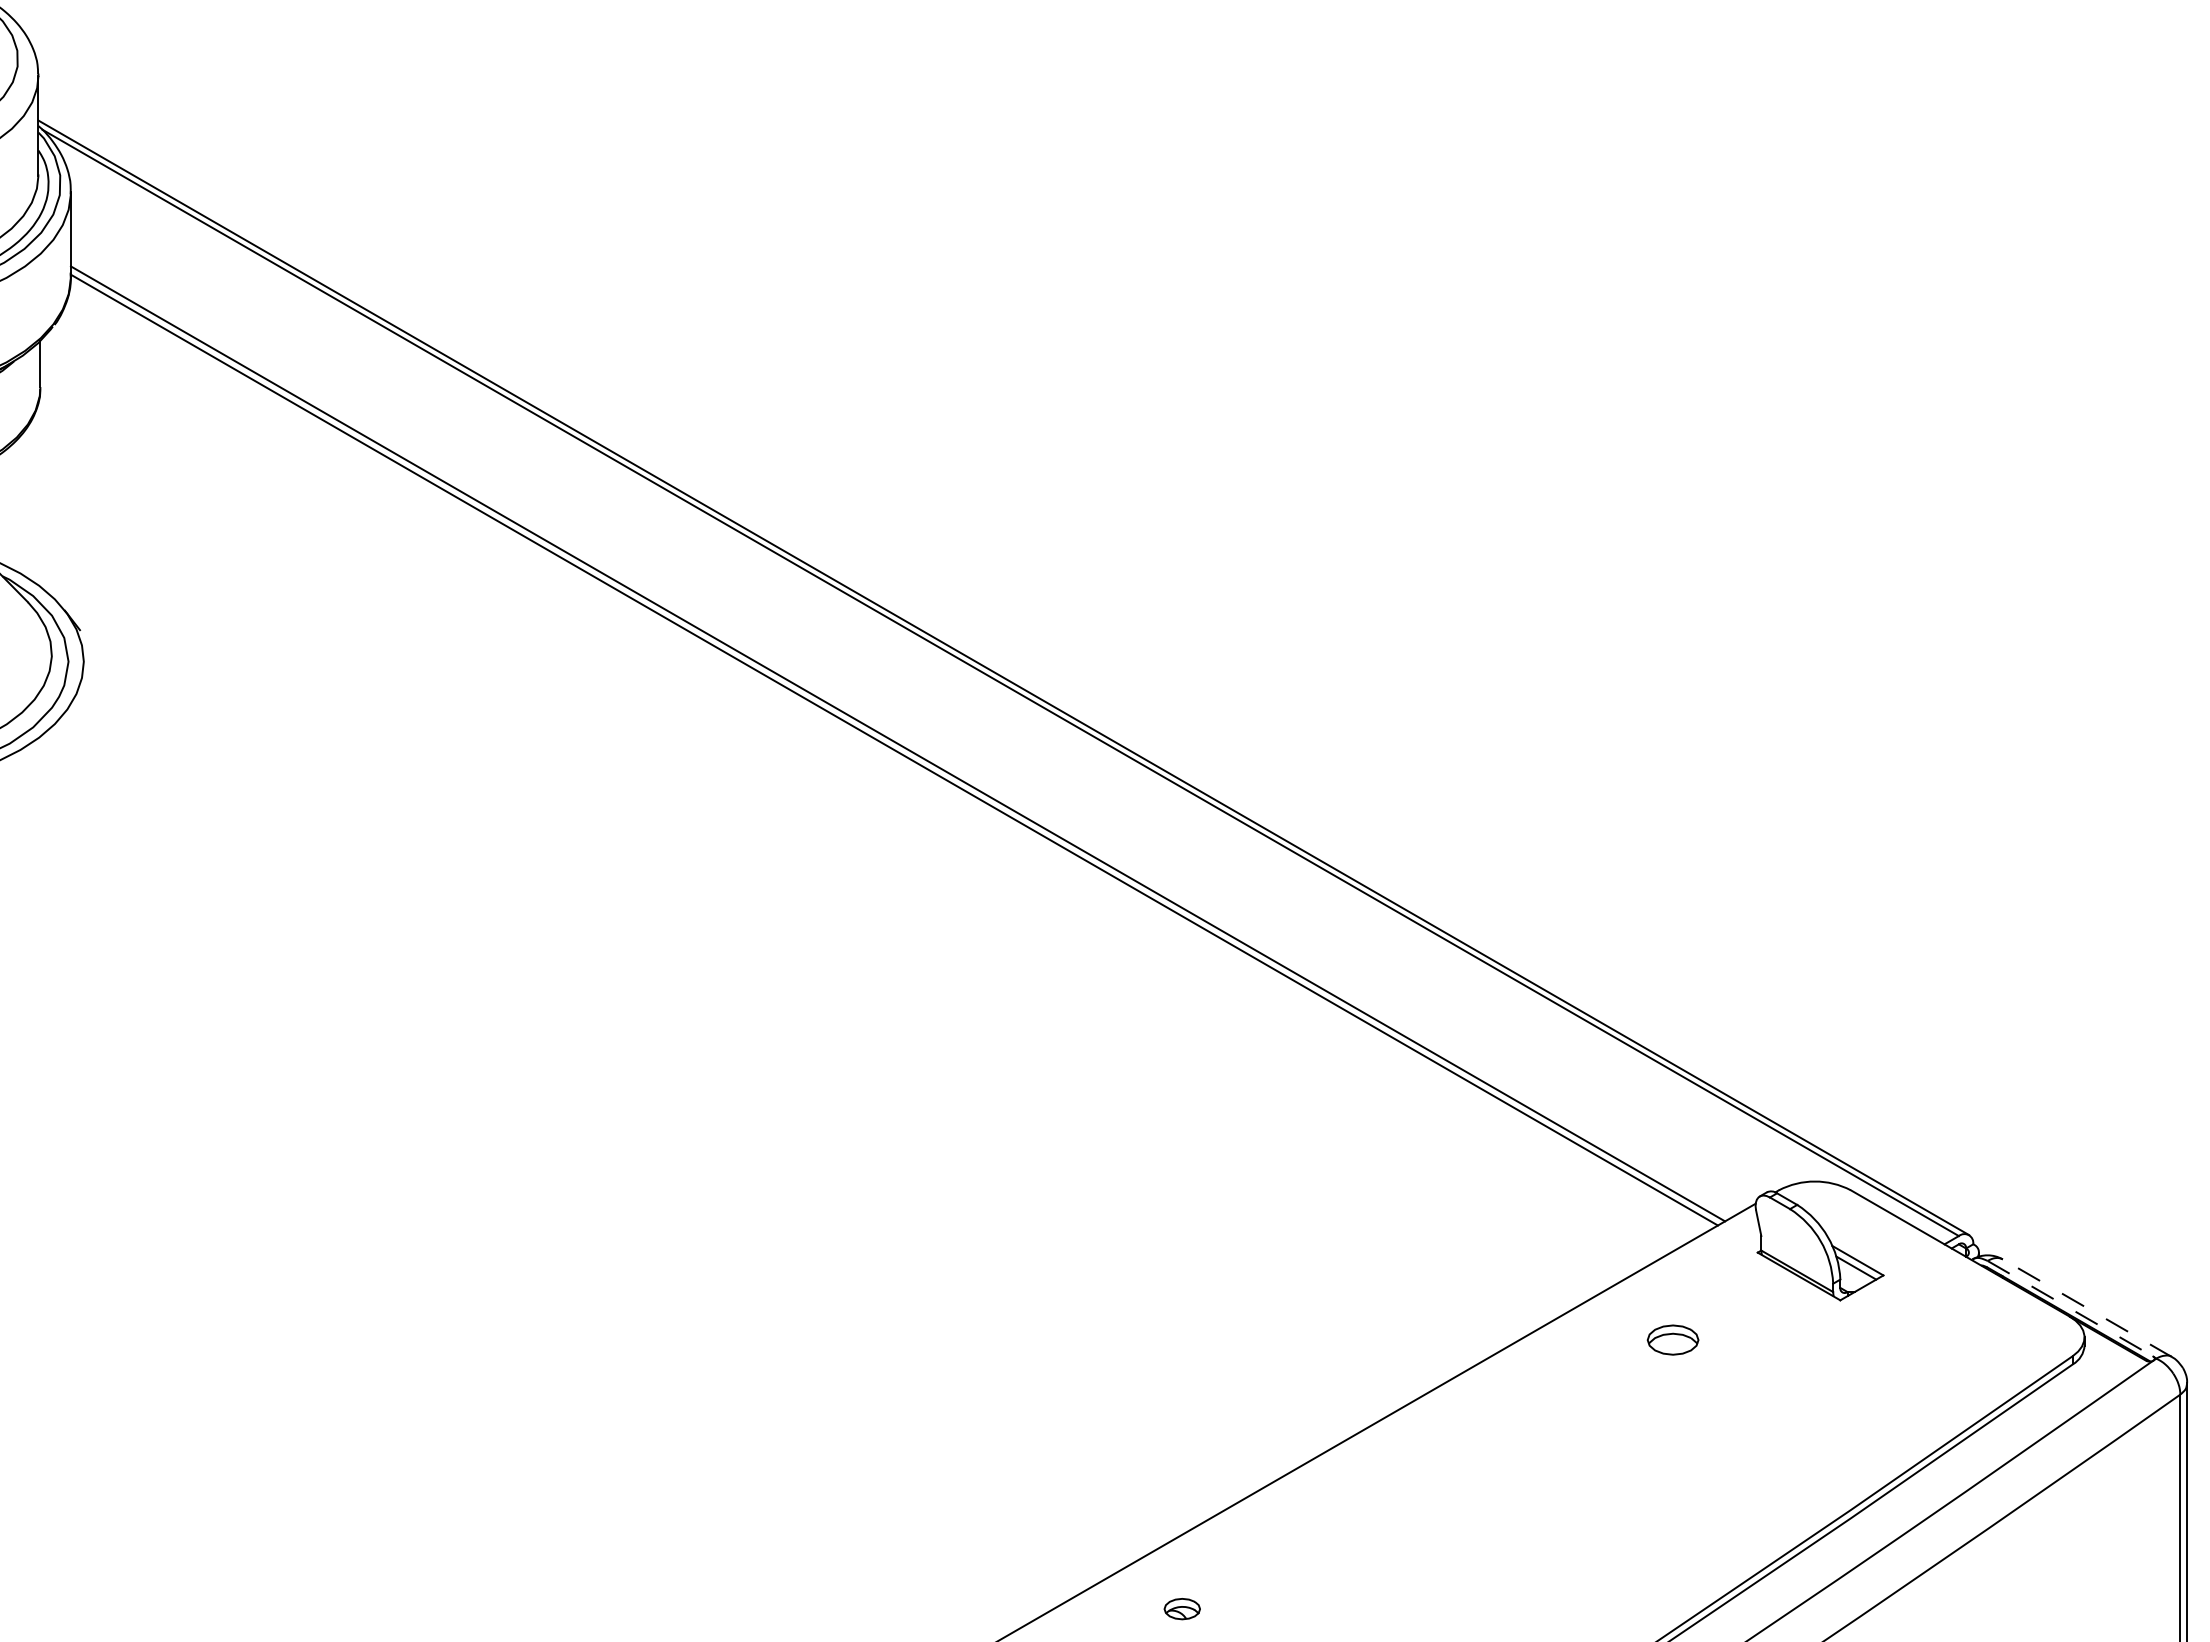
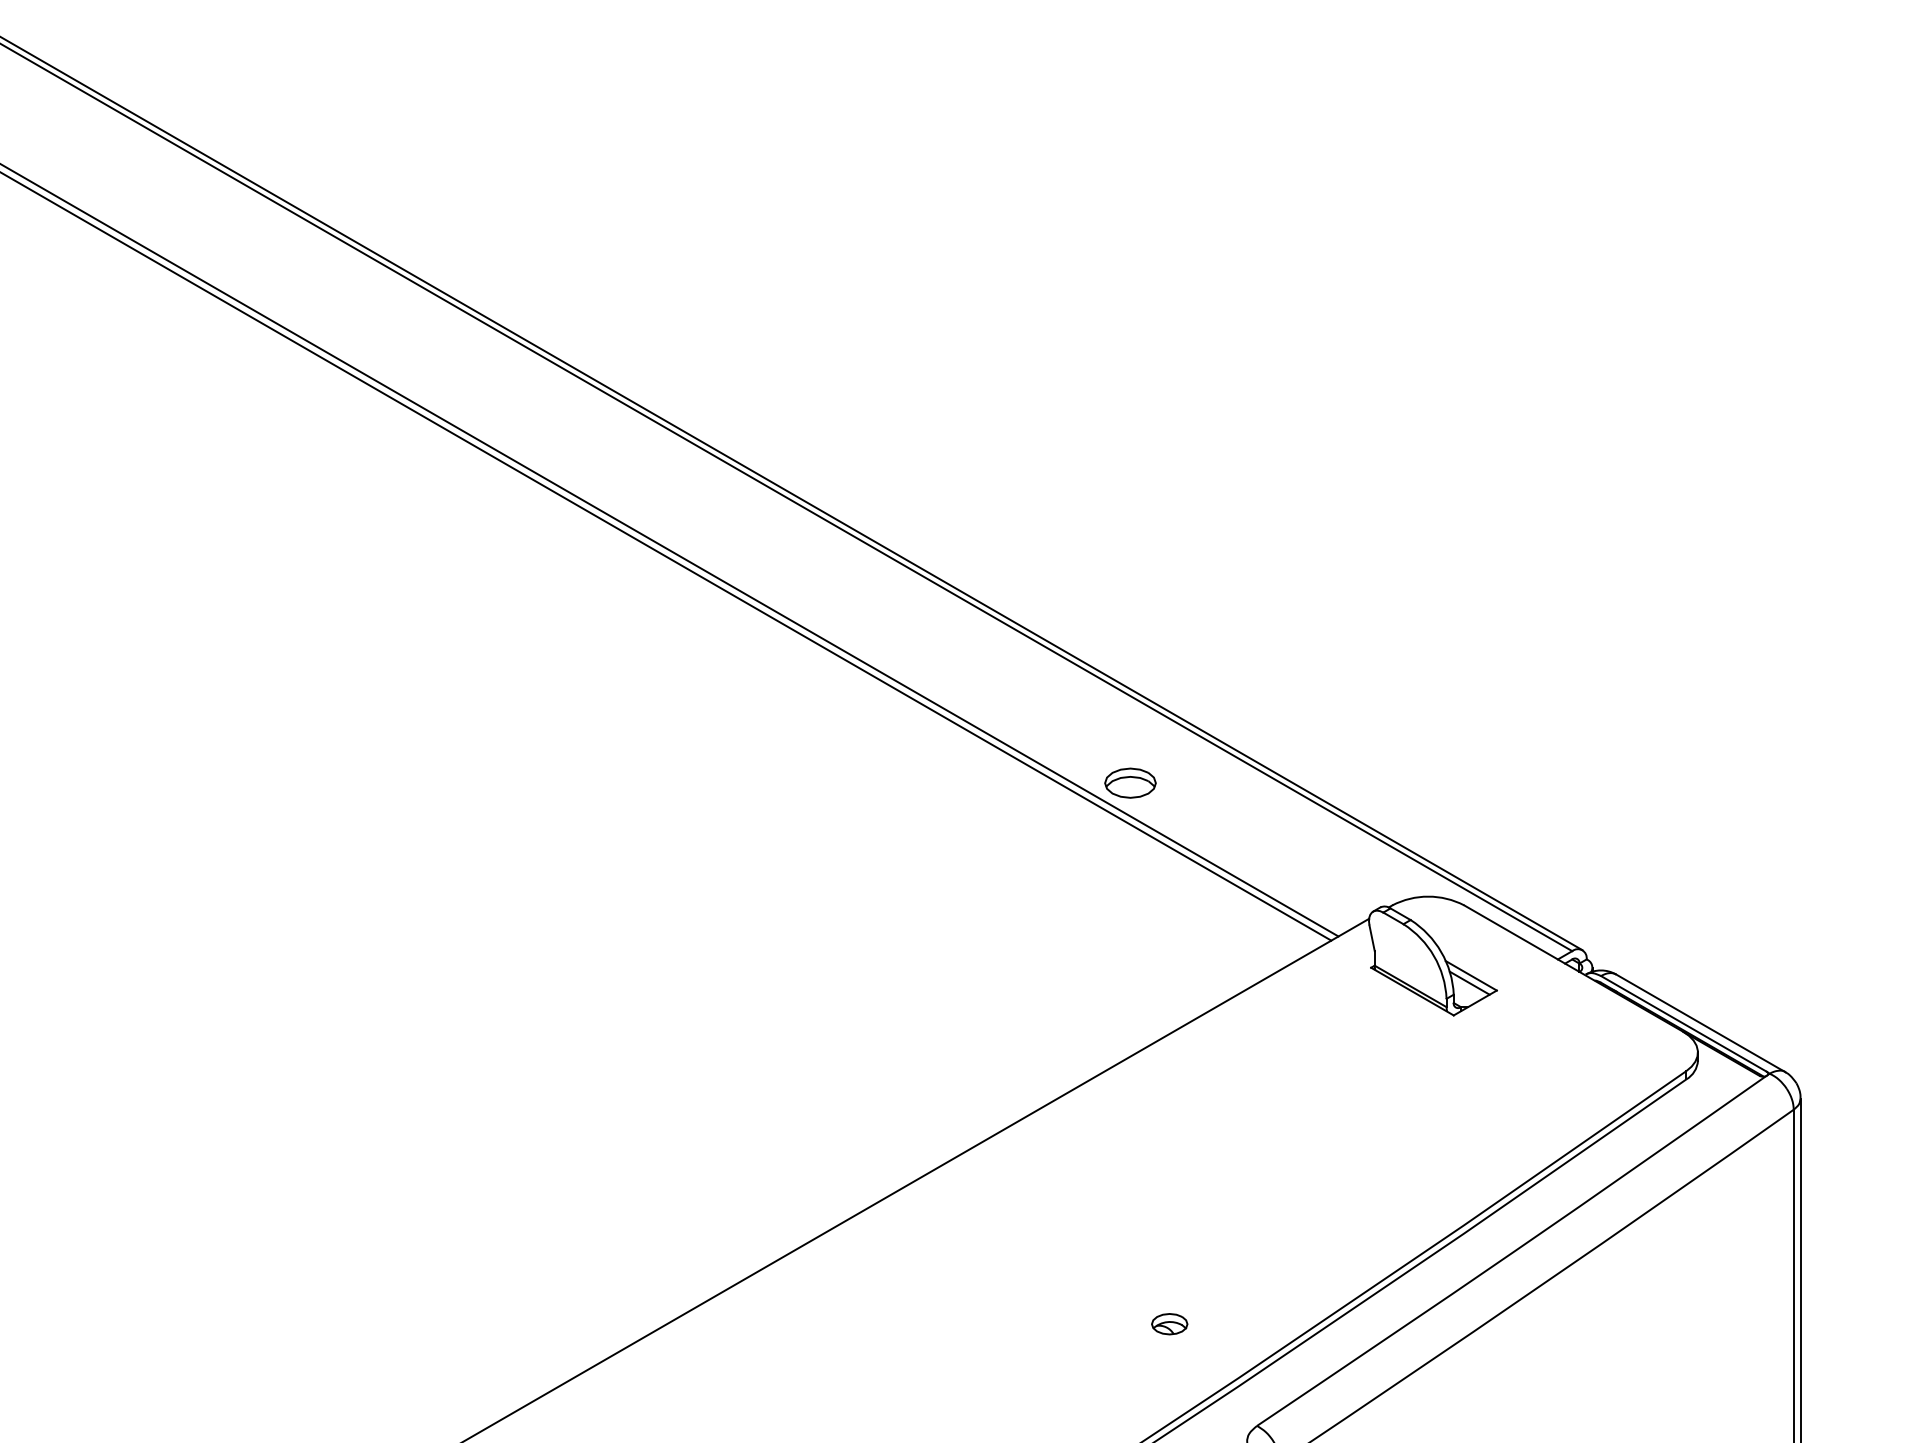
line: (2070, 1308) -> (1683, 1023), dashed -> solid
line: (2087, 1308) -> (1700, 1023), dashed -> solid
part: (1672, 1339) -> (1129, 782), moved
part: (1181, 1609) -> (1168, 1324), moved

